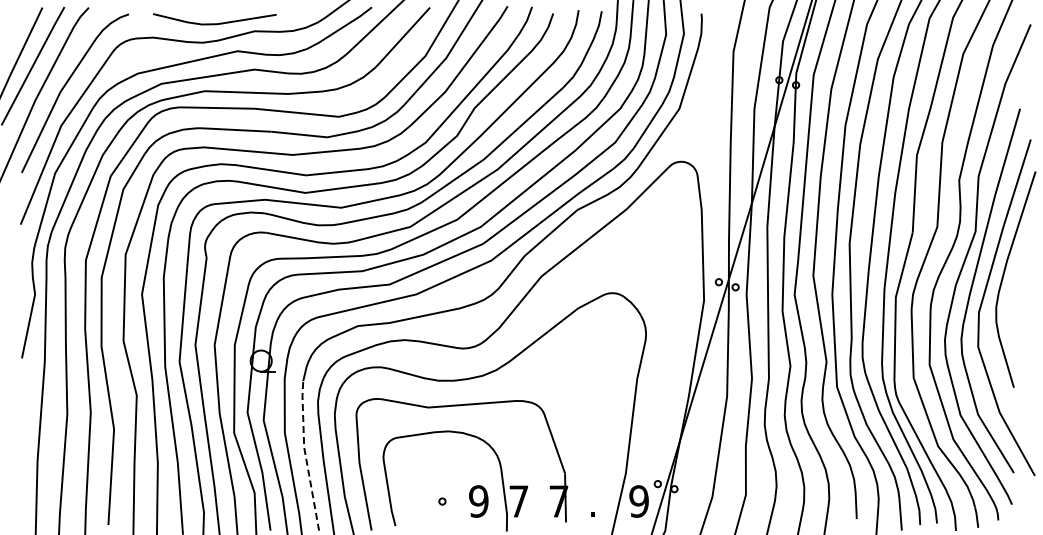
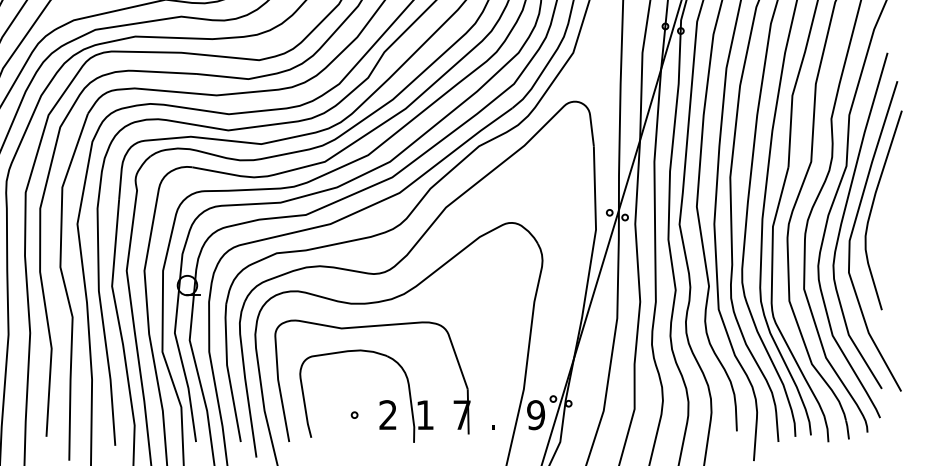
line: (305, 455) -> (228, 372), dashed -> solid
text: (478, 501) -> (387, 415), 9 -> 2
text: (518, 501) -> (424, 415), 7 -> 1

